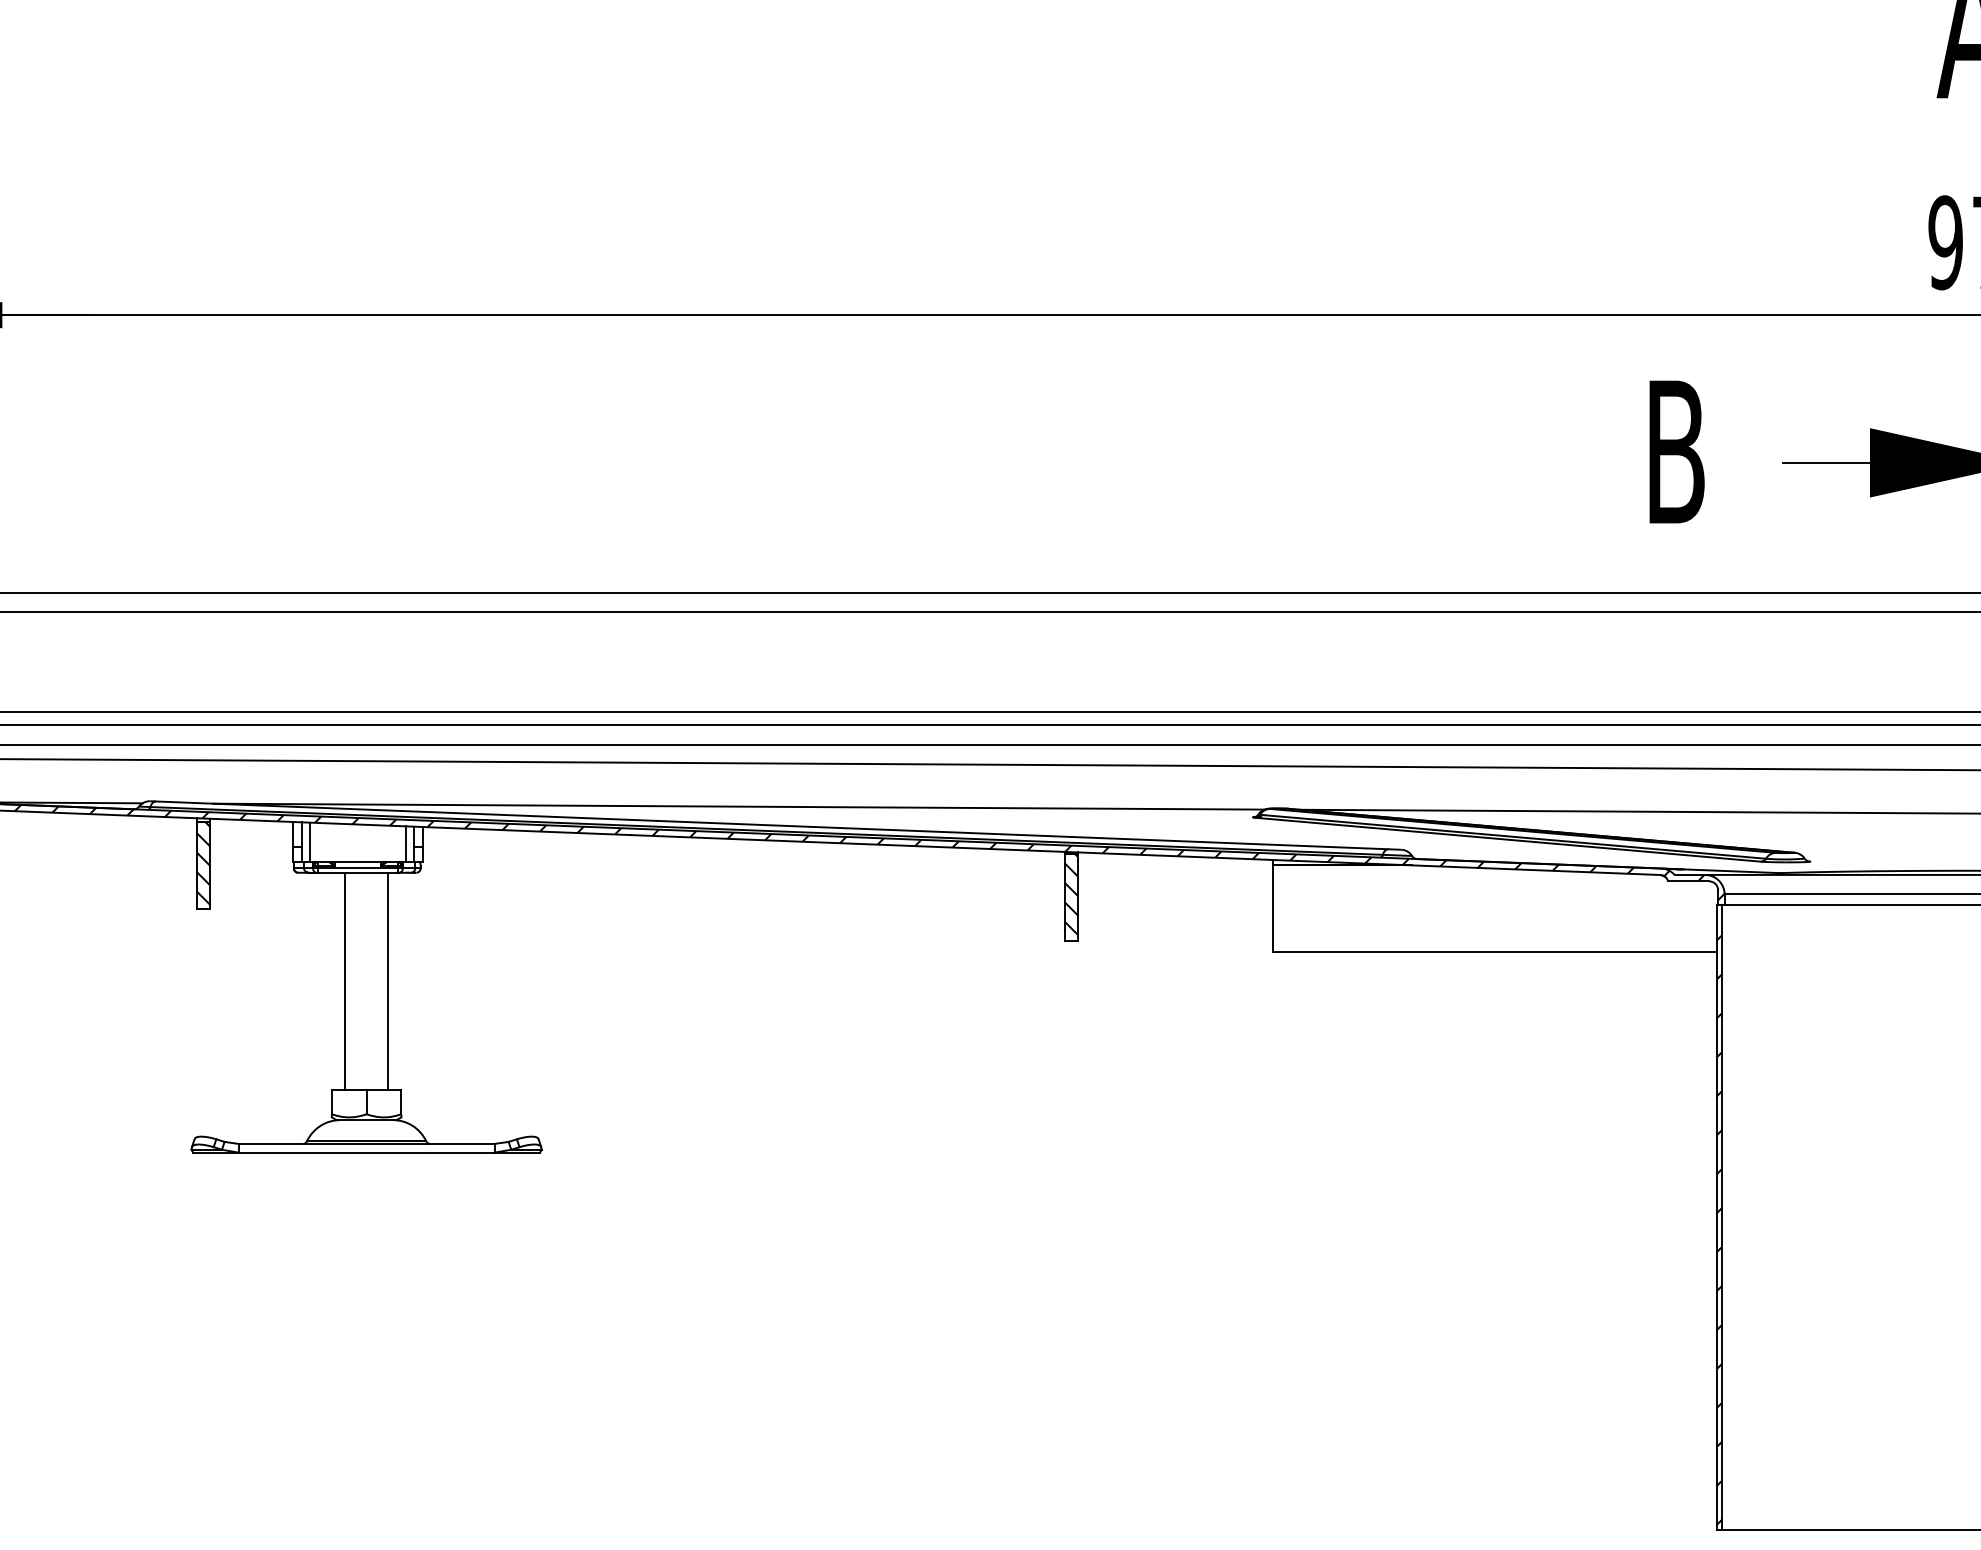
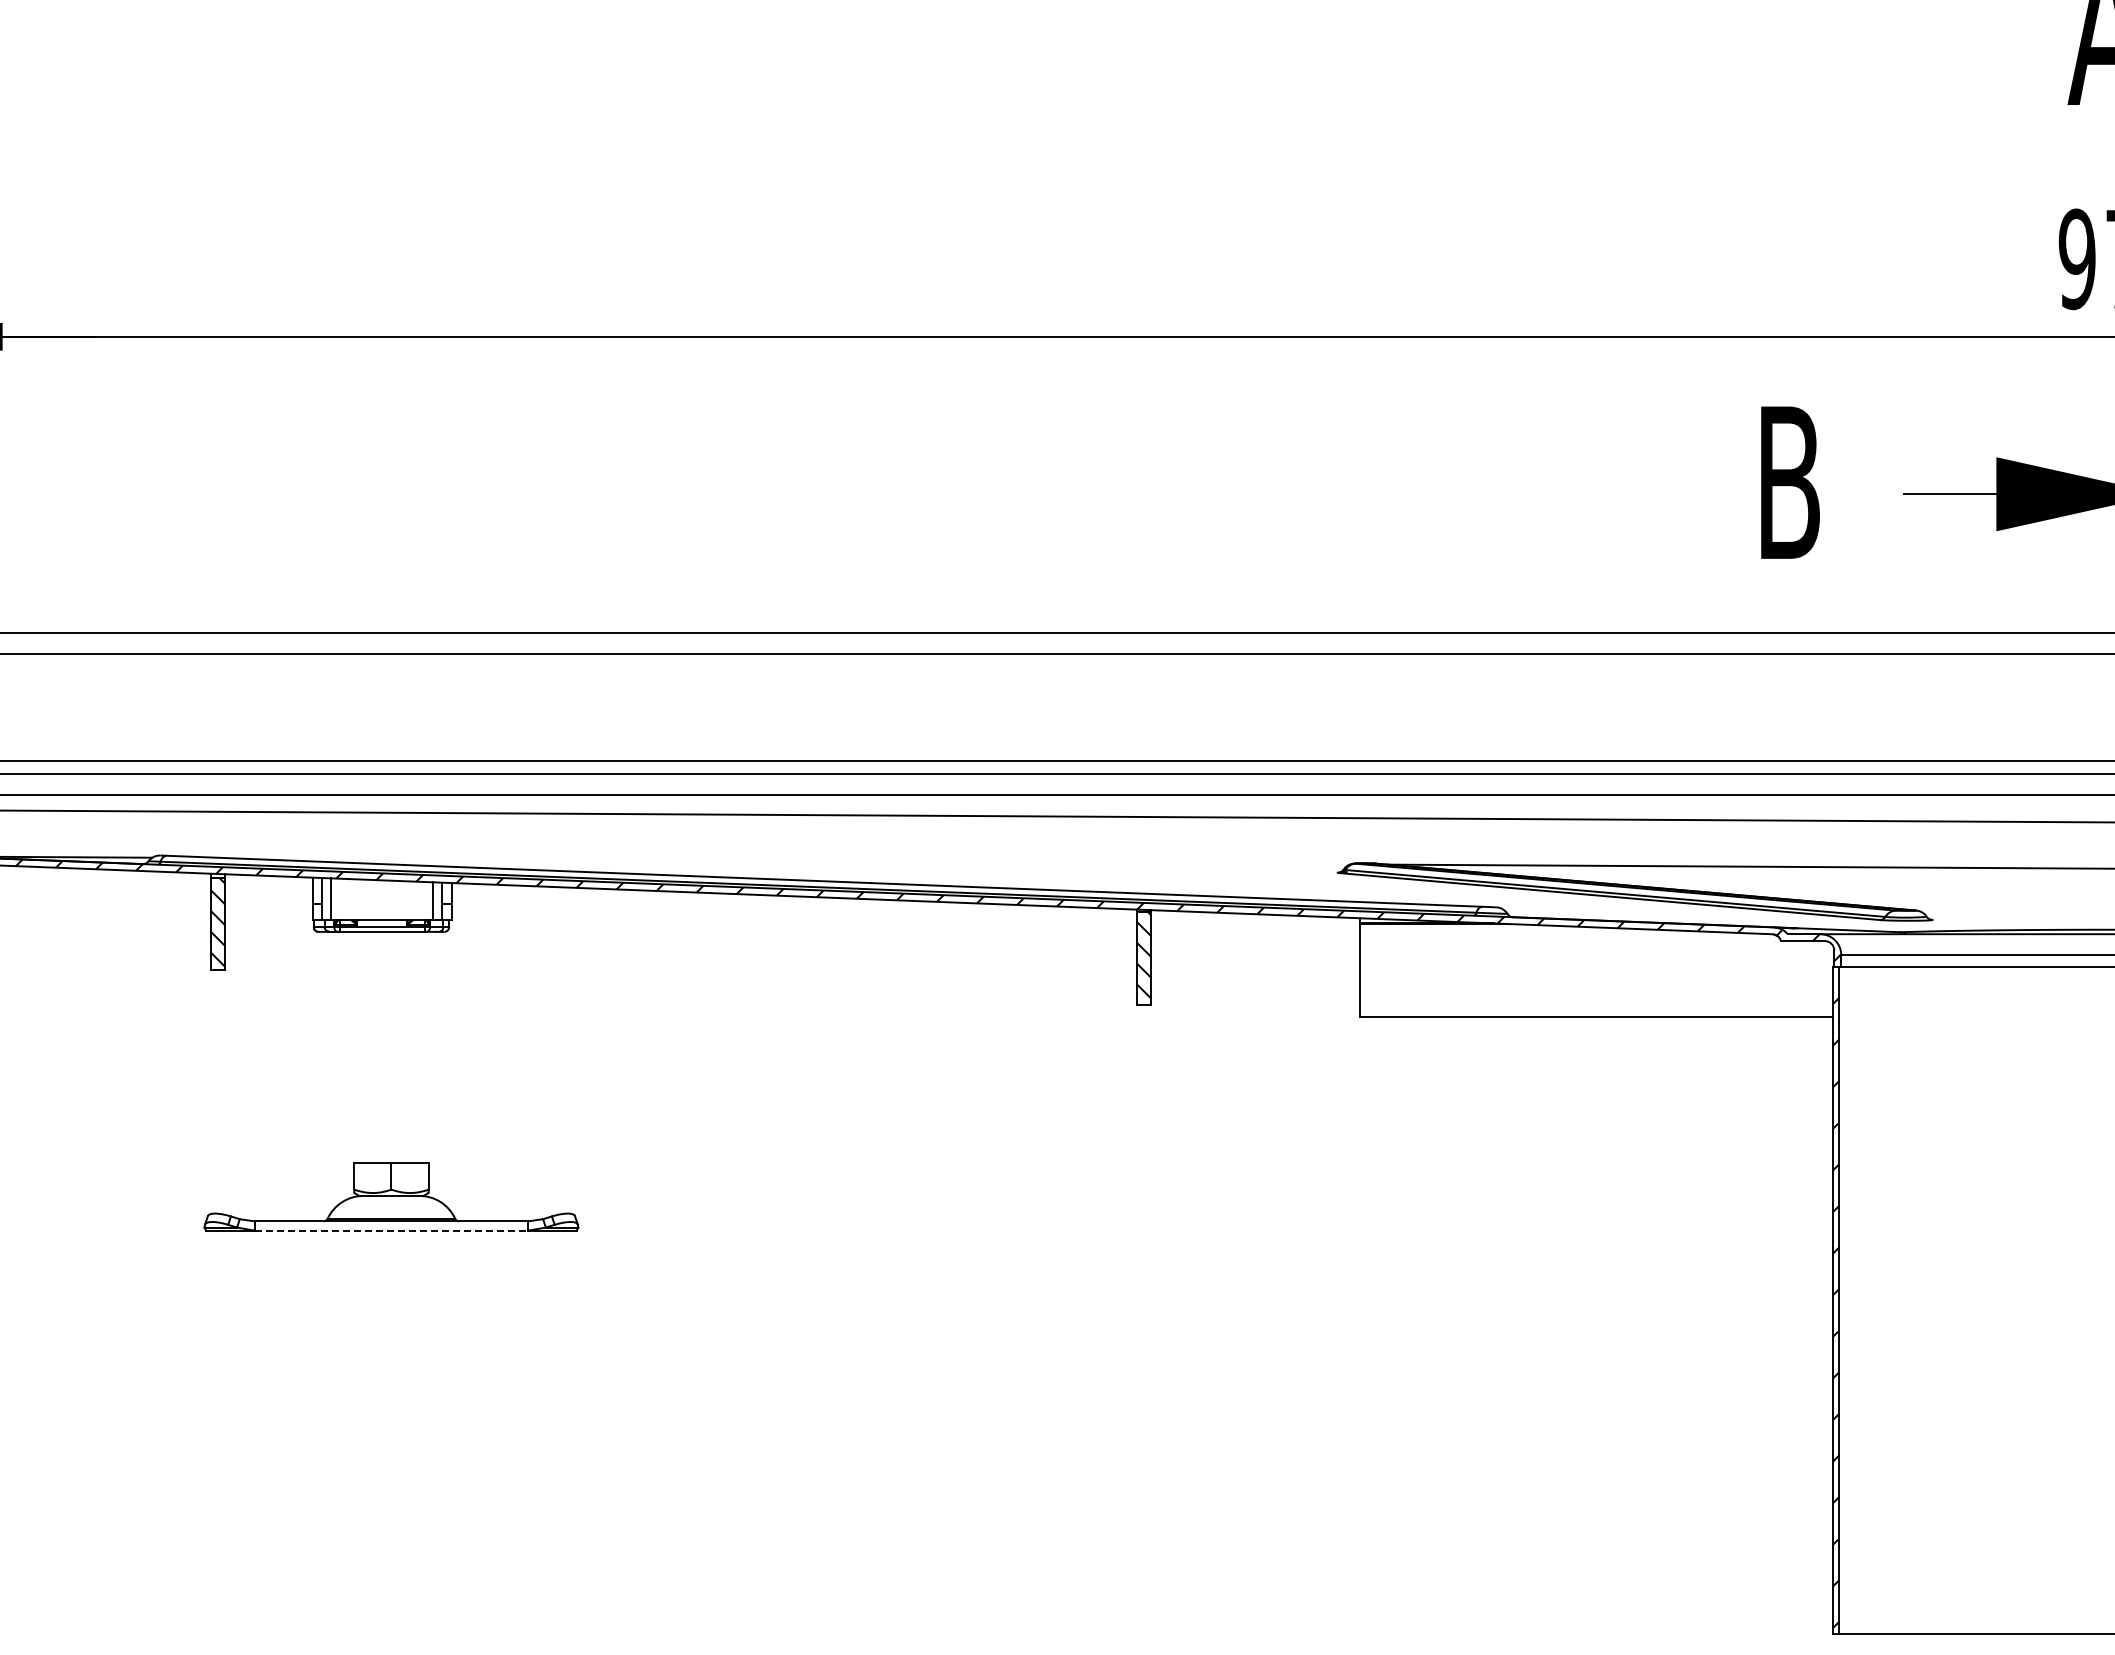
line: (738, 806) -> (788, 861), removed
line: (345, 981) -> (368, 1047), removed
line: (388, 981) -> (414, 1047), removed
line: (366, 1152) -> (391, 1230), solid -> dashed

